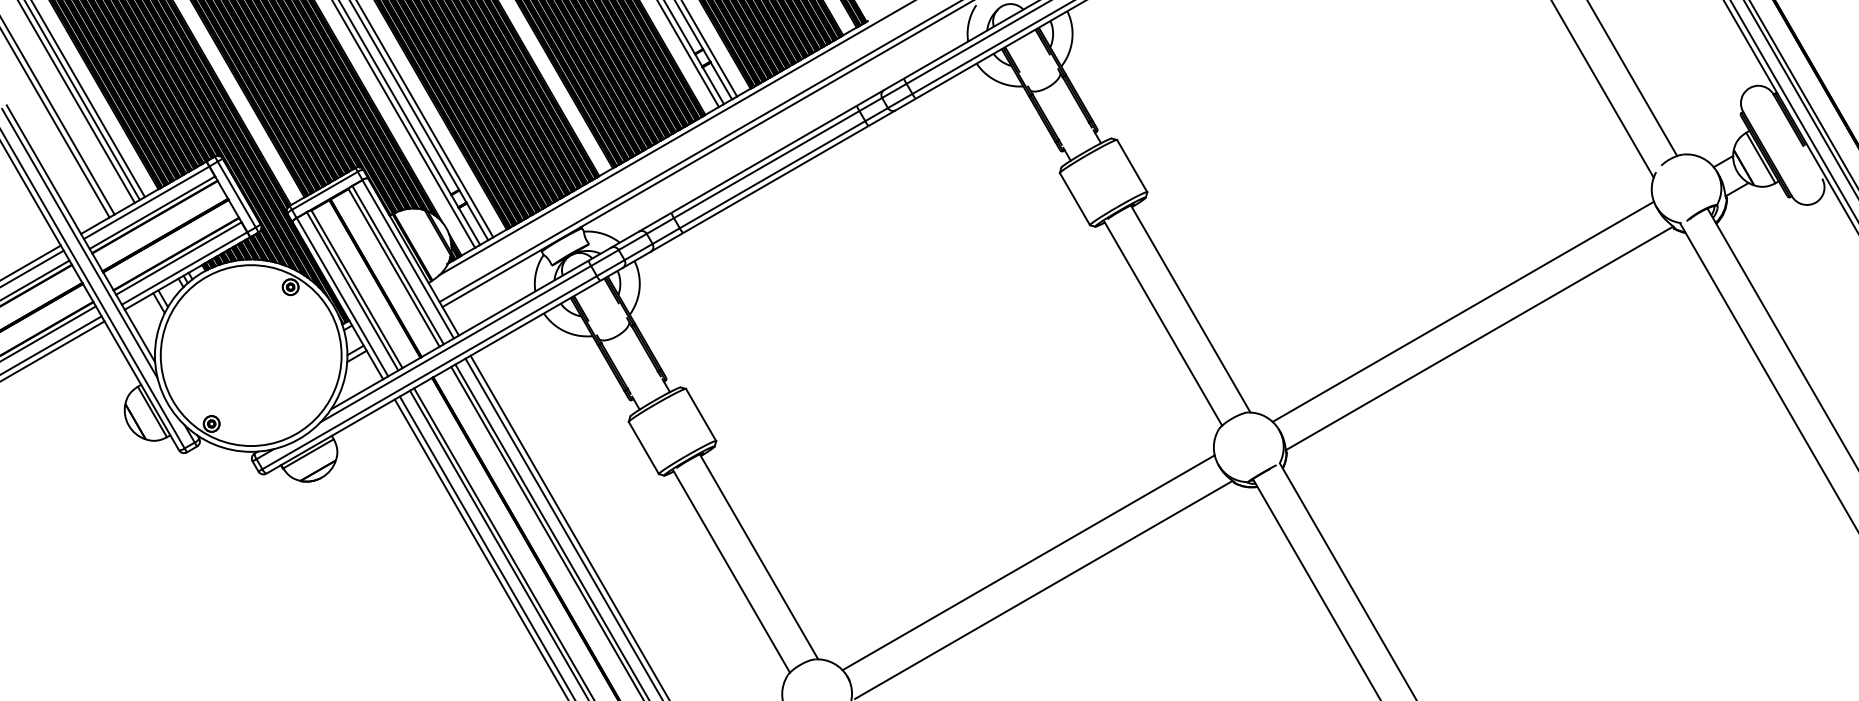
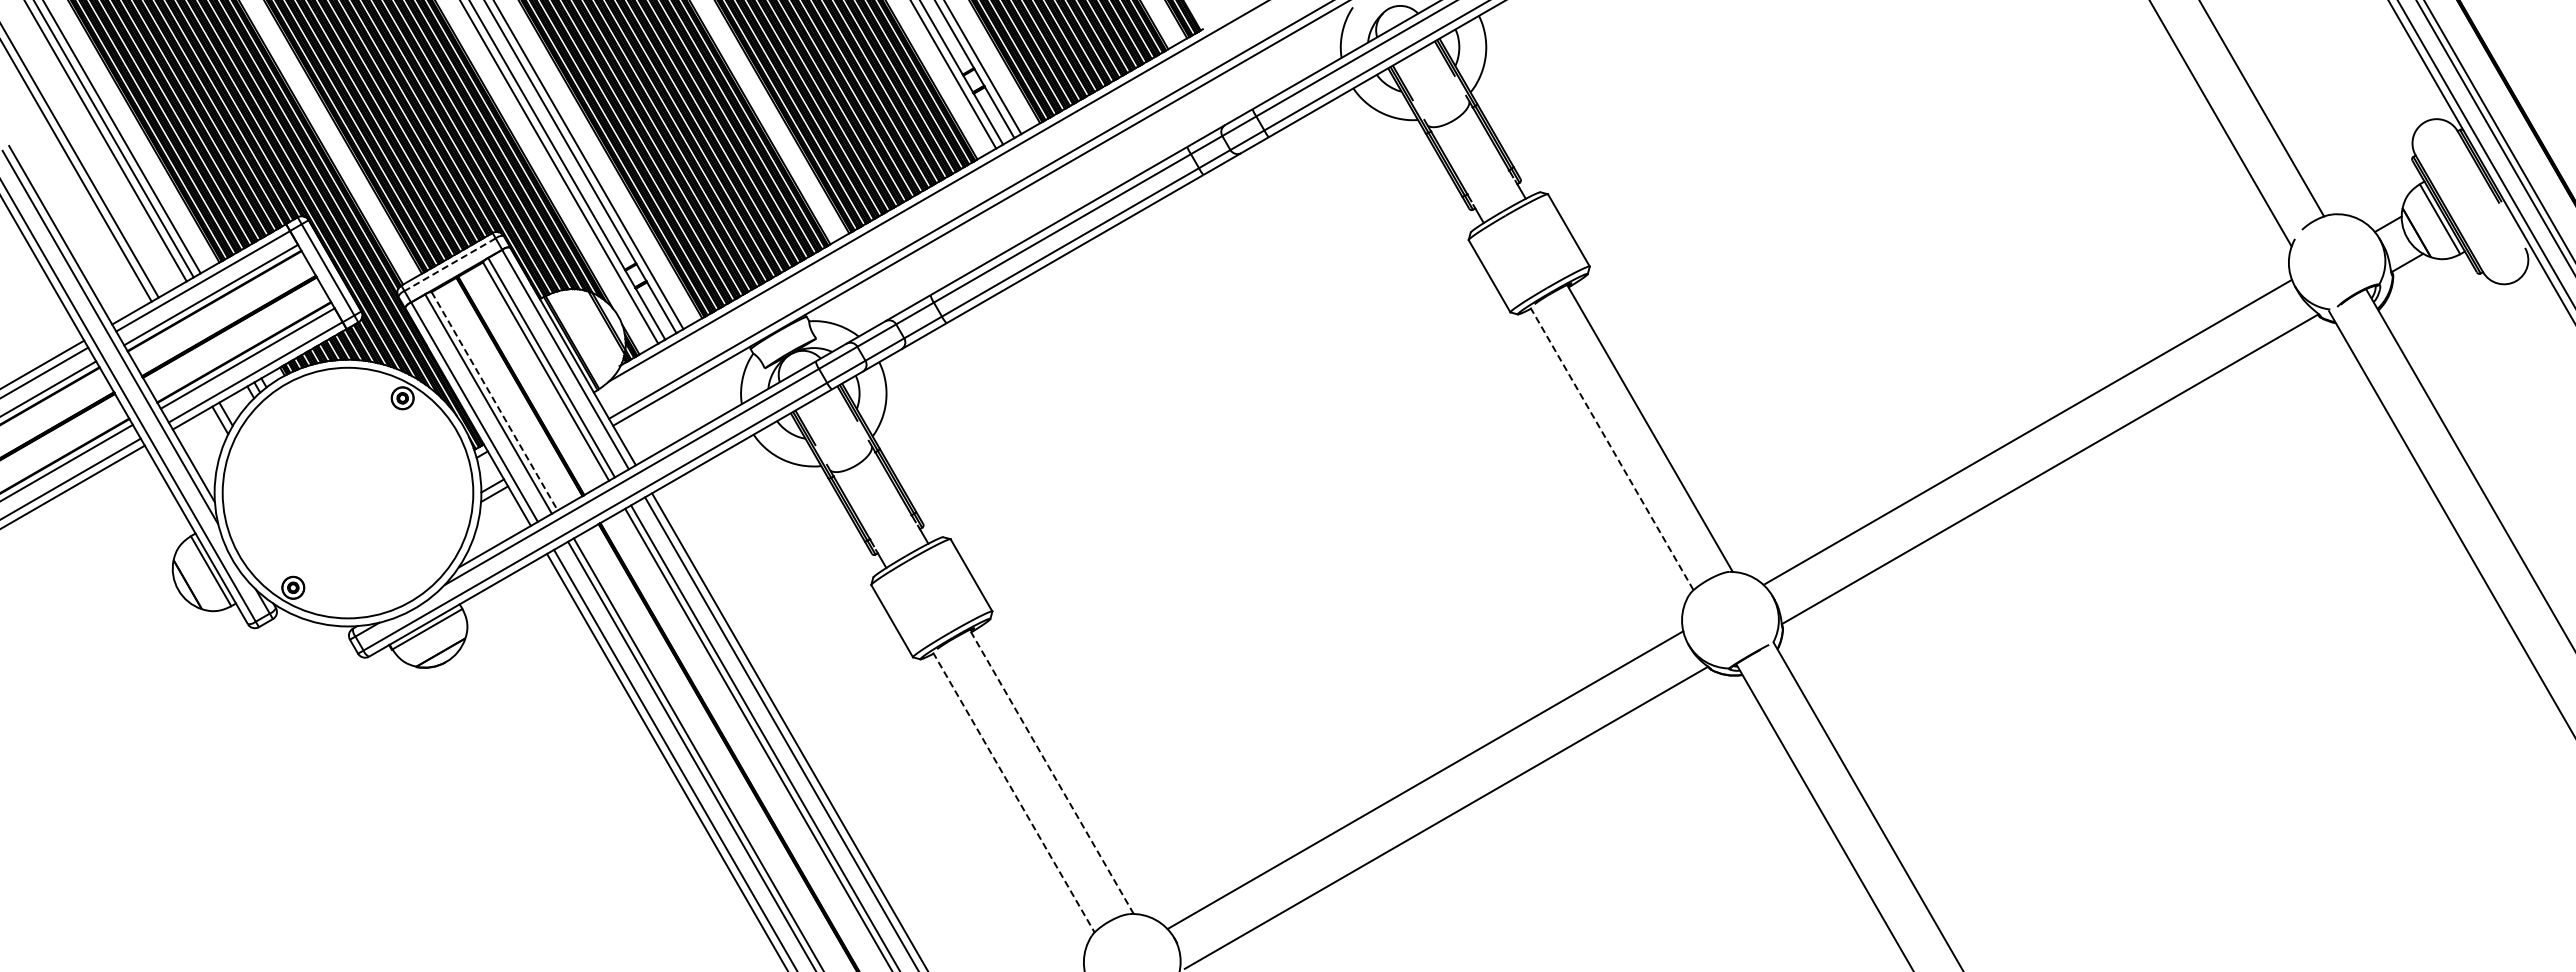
line: (325, 190) -> (450, 264), solid -> dashed
line: (356, 289) -> (494, 401), solid -> dashed
line: (1163, 324) -> (1612, 449), solid -> dashed
line: (758, 557) -> (1051, 772), solid -> dashed
line: (731, 571) -> (1013, 792), solid -> dashed

